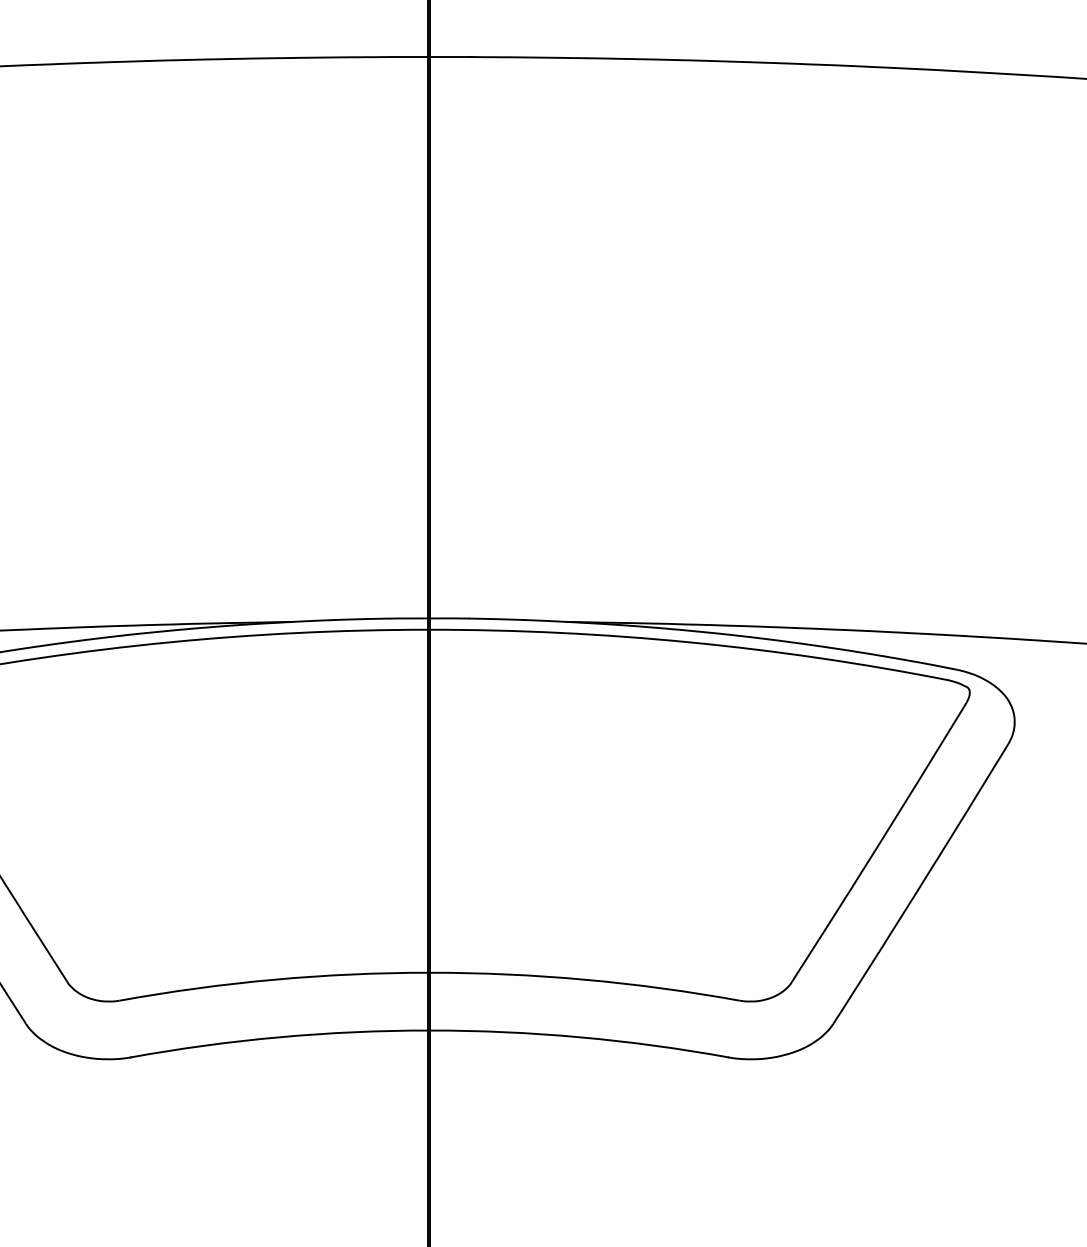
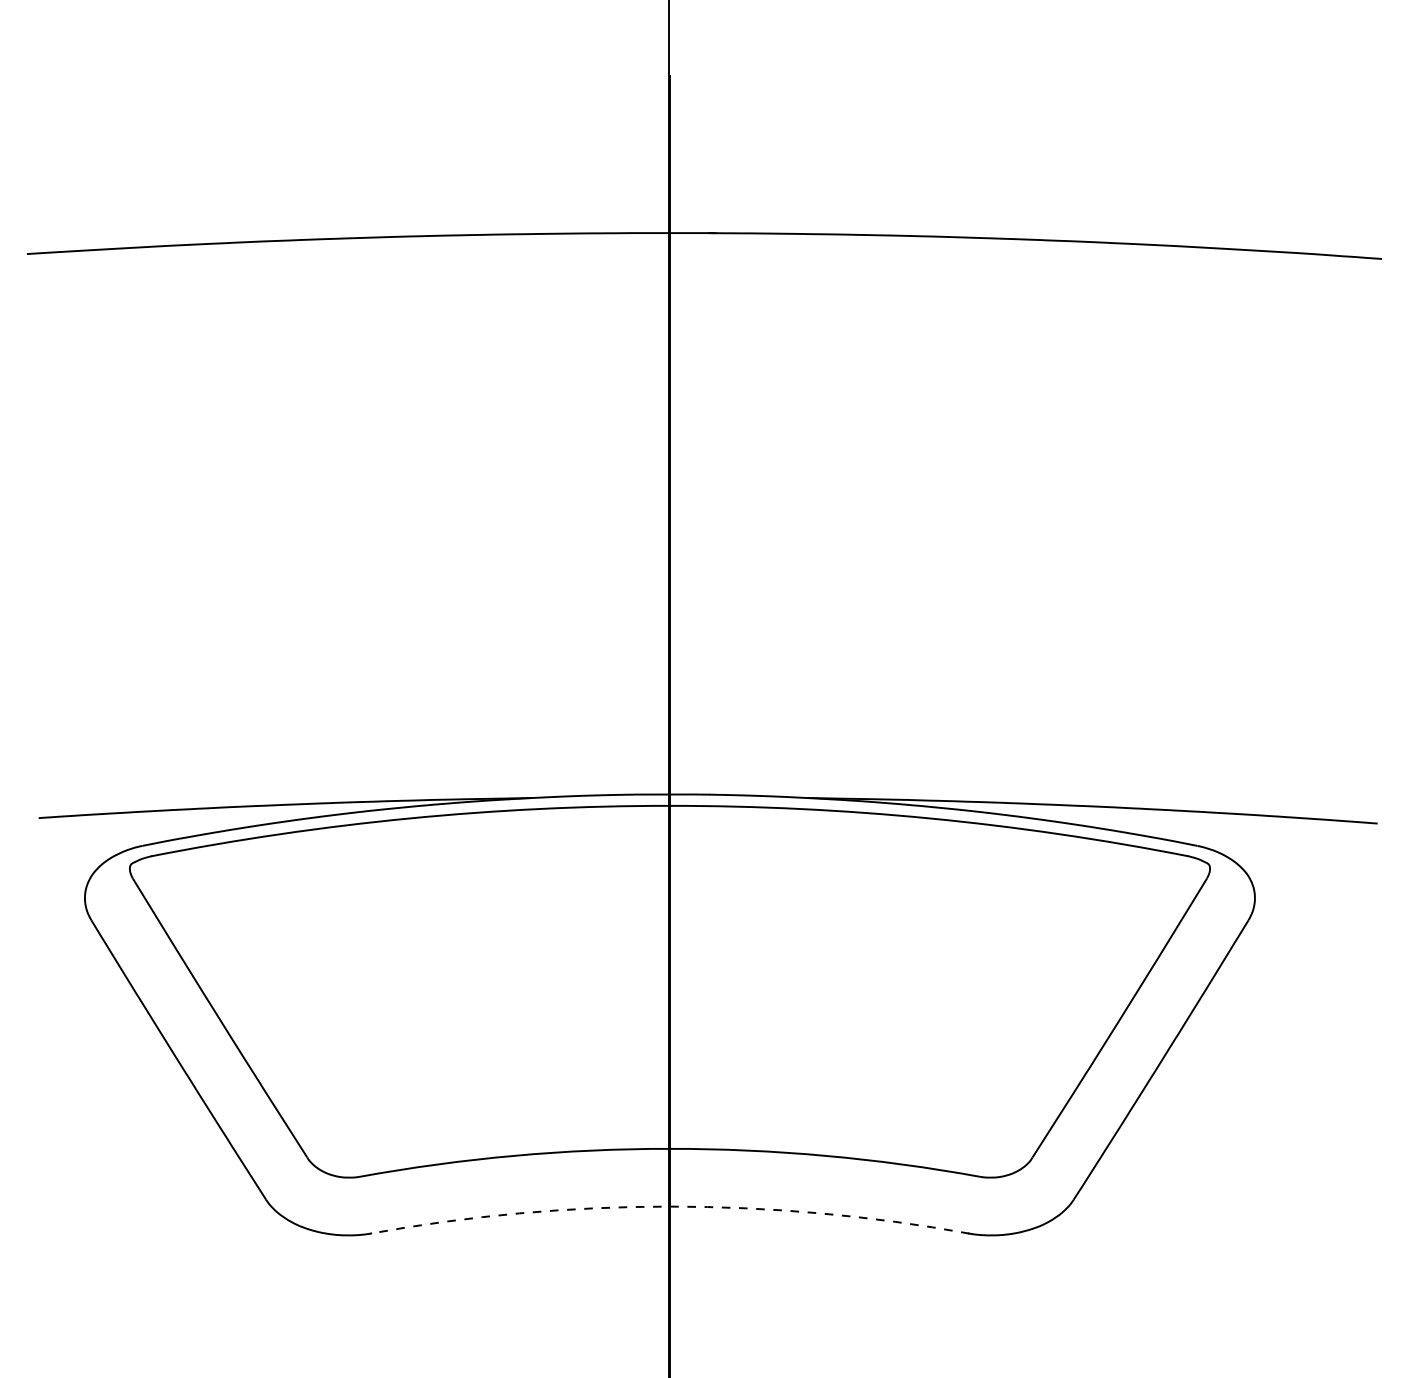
arc: (429, 1030) -> (669, 1206), solid -> dashed

